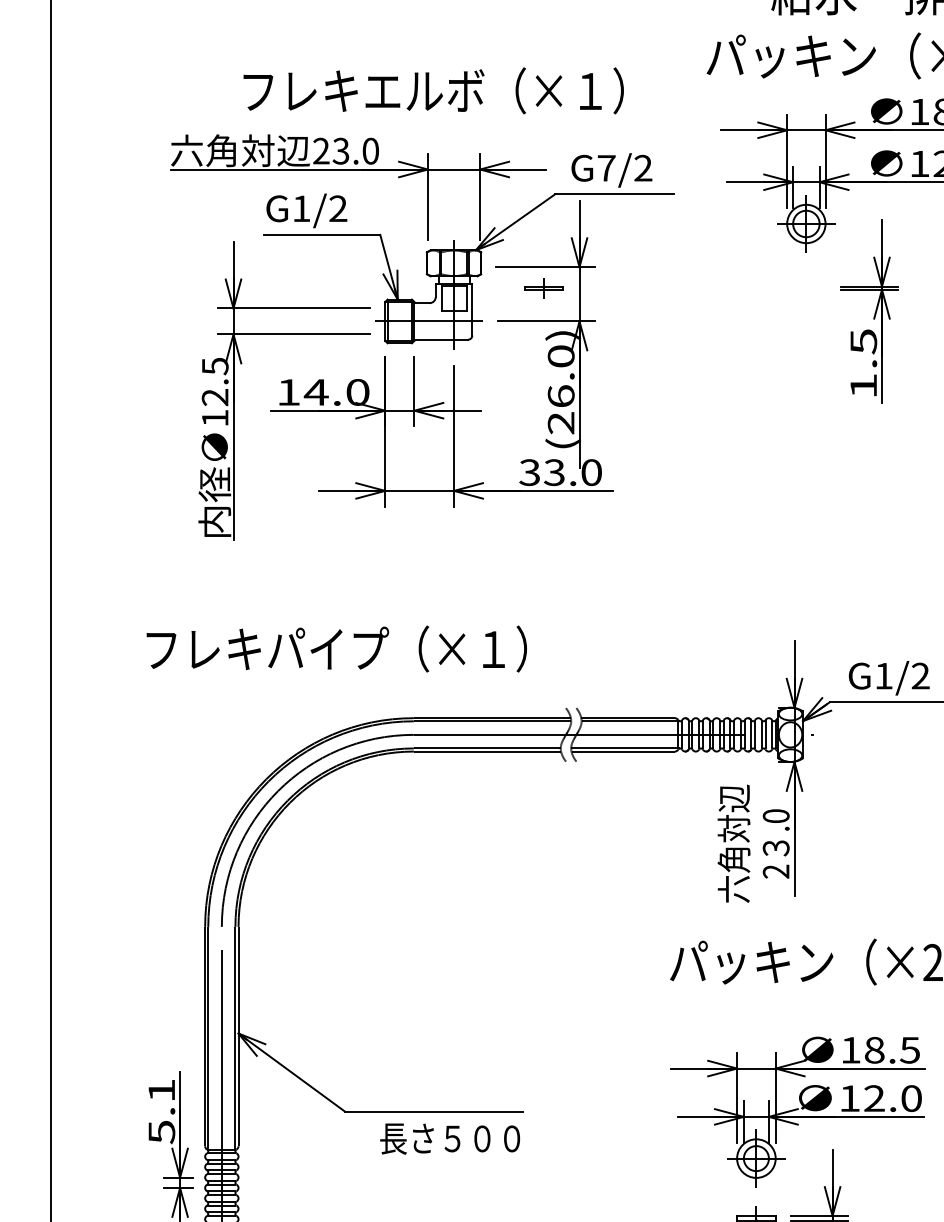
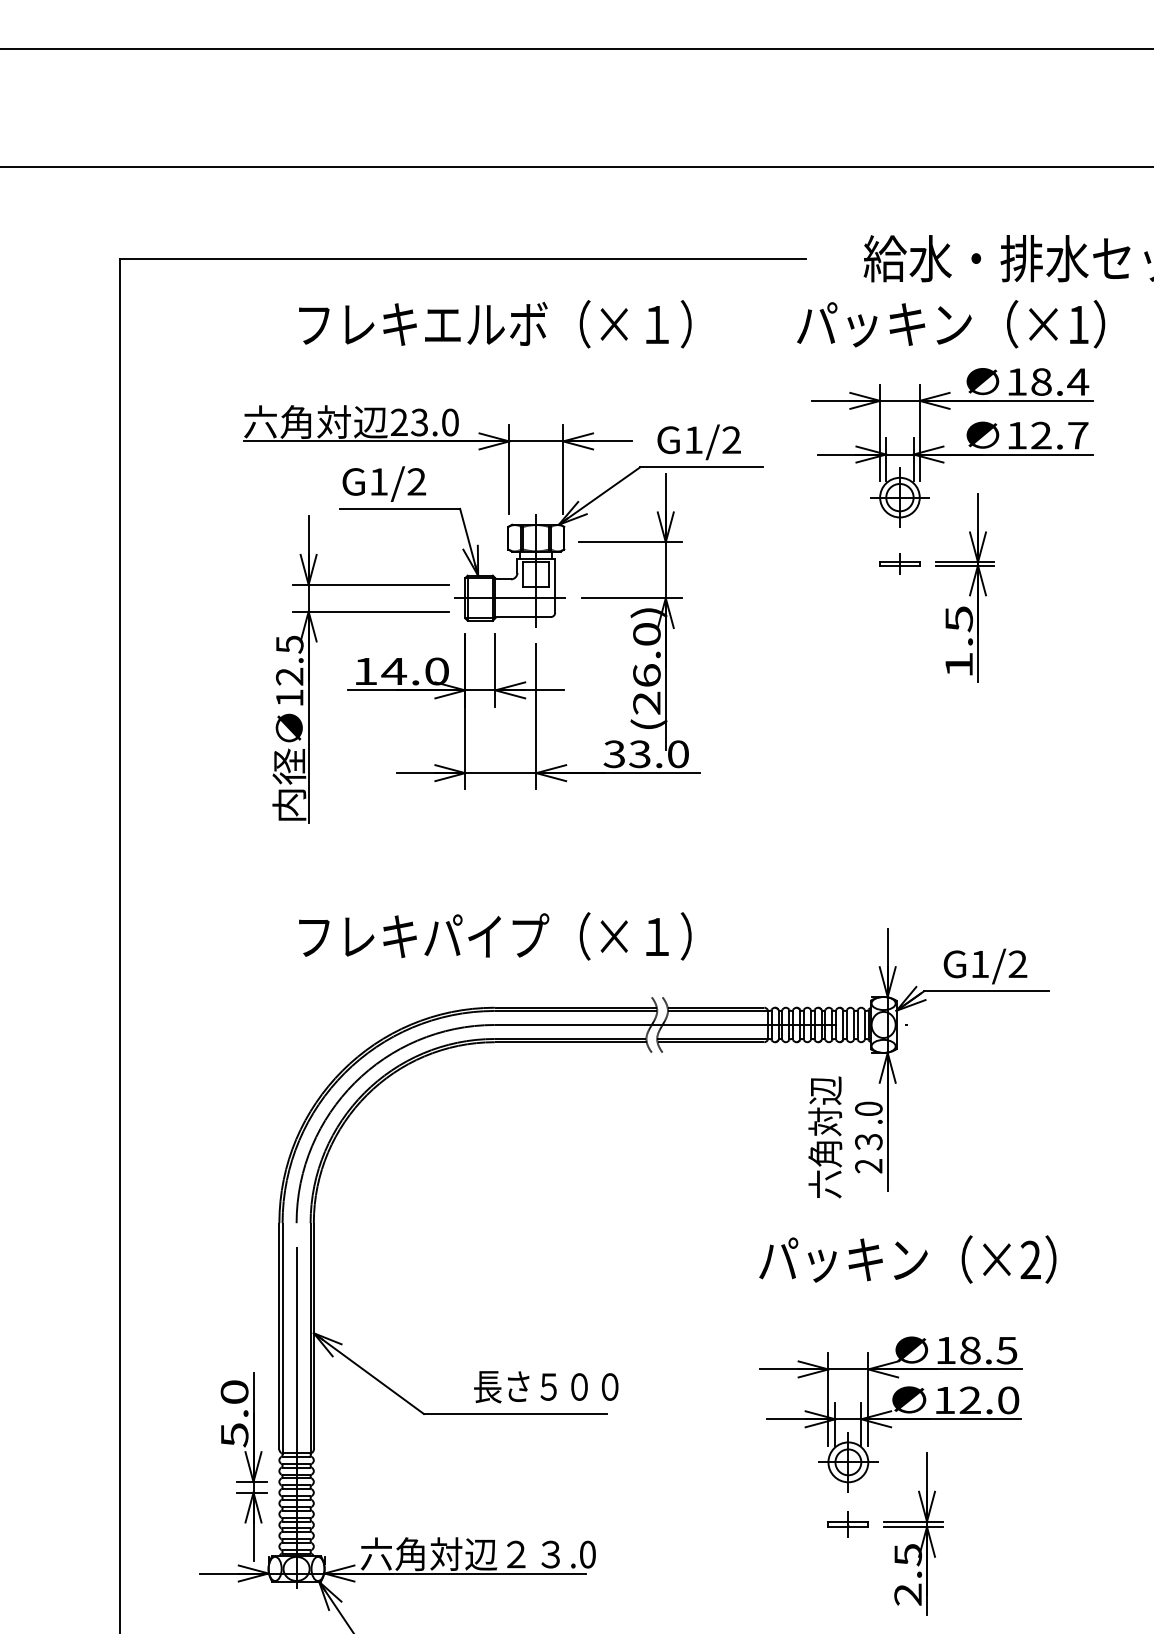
text: (433, 91) -> (495, 324), moved
text: (606, 167) -> (693, 439), G7/2 -> G1/2
part: (543, 287) -> (899, 563), moved
text: (337, 649) -> (495, 936), moved
text: (161, 1089) -> (234, 1391), 5.1 -> 5.0
text: (450, 1139) -> (546, 1387), moved

